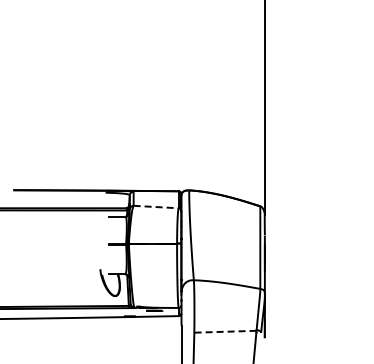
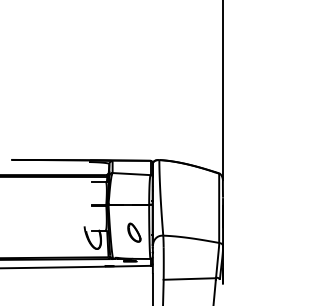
line: (156, 207) -> (131, 174), dashed -> solid
part: (159, 276) -> (134, 232), added
line: (224, 331) -> (189, 278), dashed -> solid

